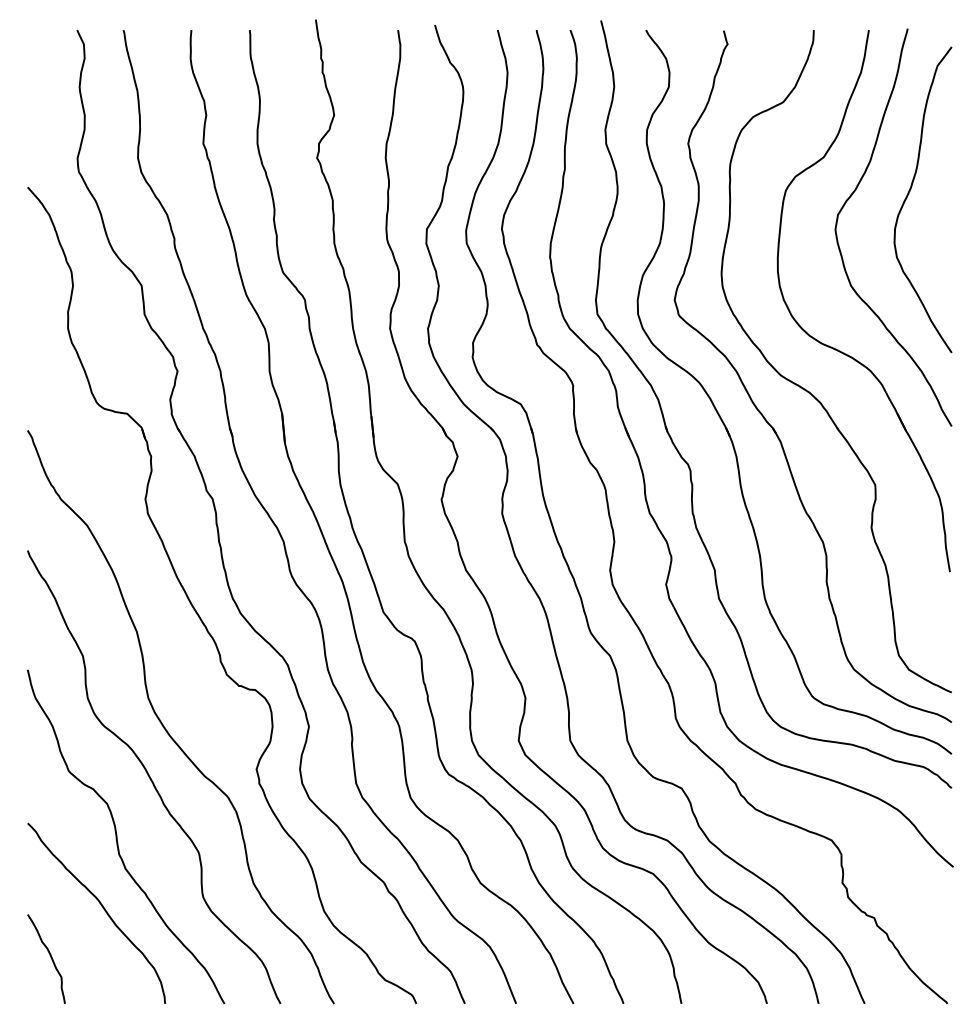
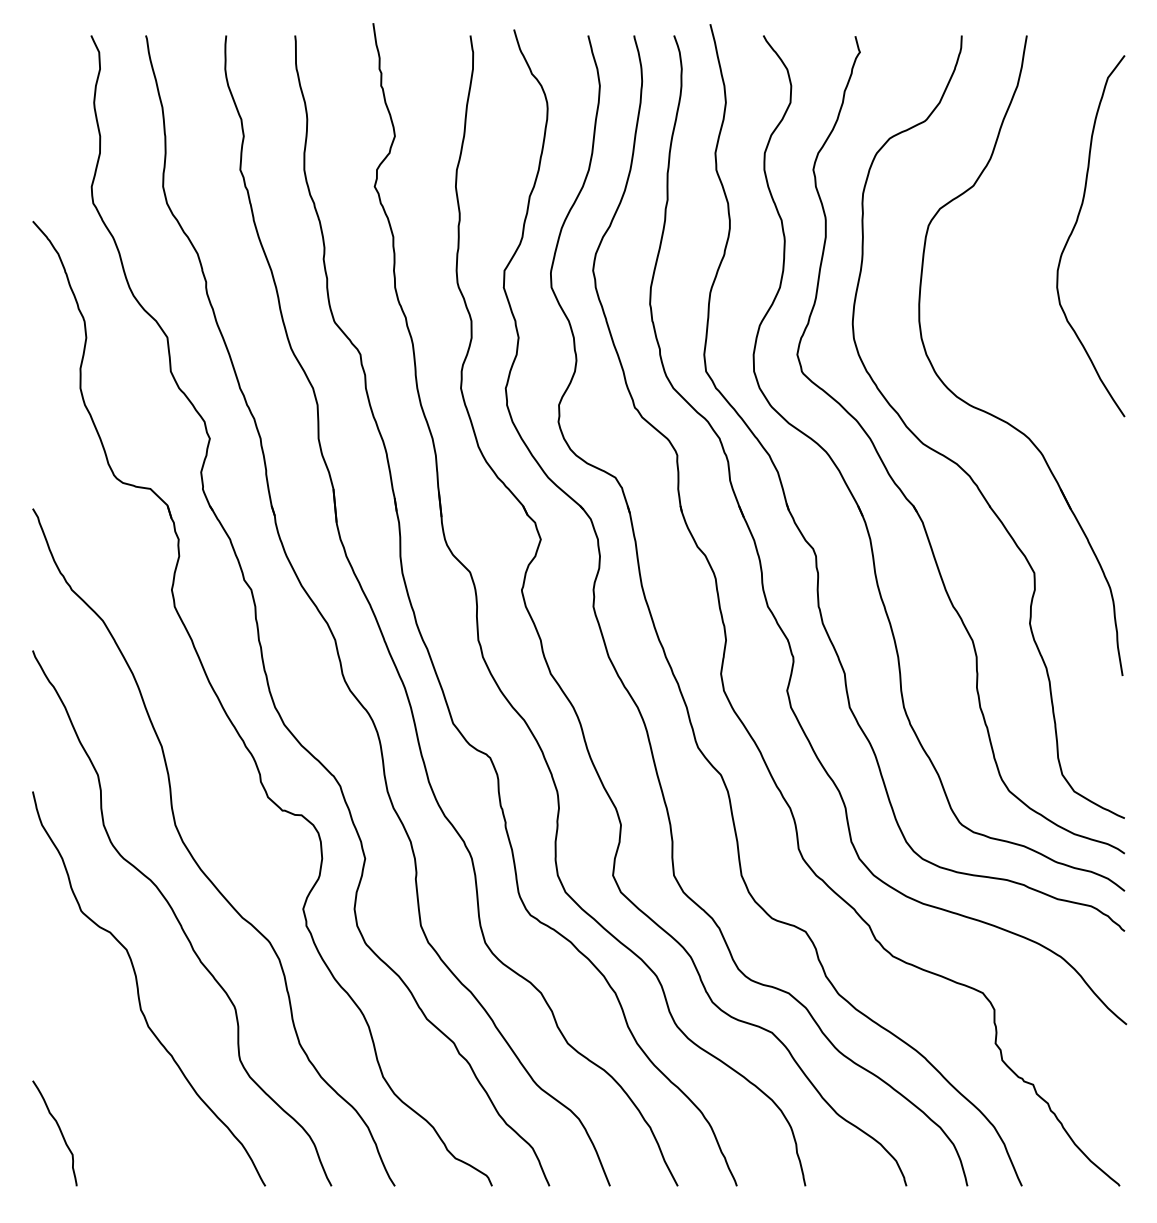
curve: (850, 197) -> (1005, 233), removed
curve: (102, 908) -> (121, 1073), removed

